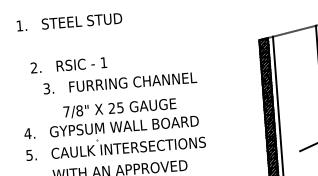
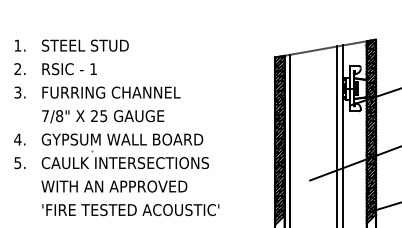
text: (69, 22) -> (71, 45), moved
text: (68, 65) -> (55, 69), moved
text: (120, 83) -> (97, 92), moved
text: (120, 108) -> (103, 116), moved

